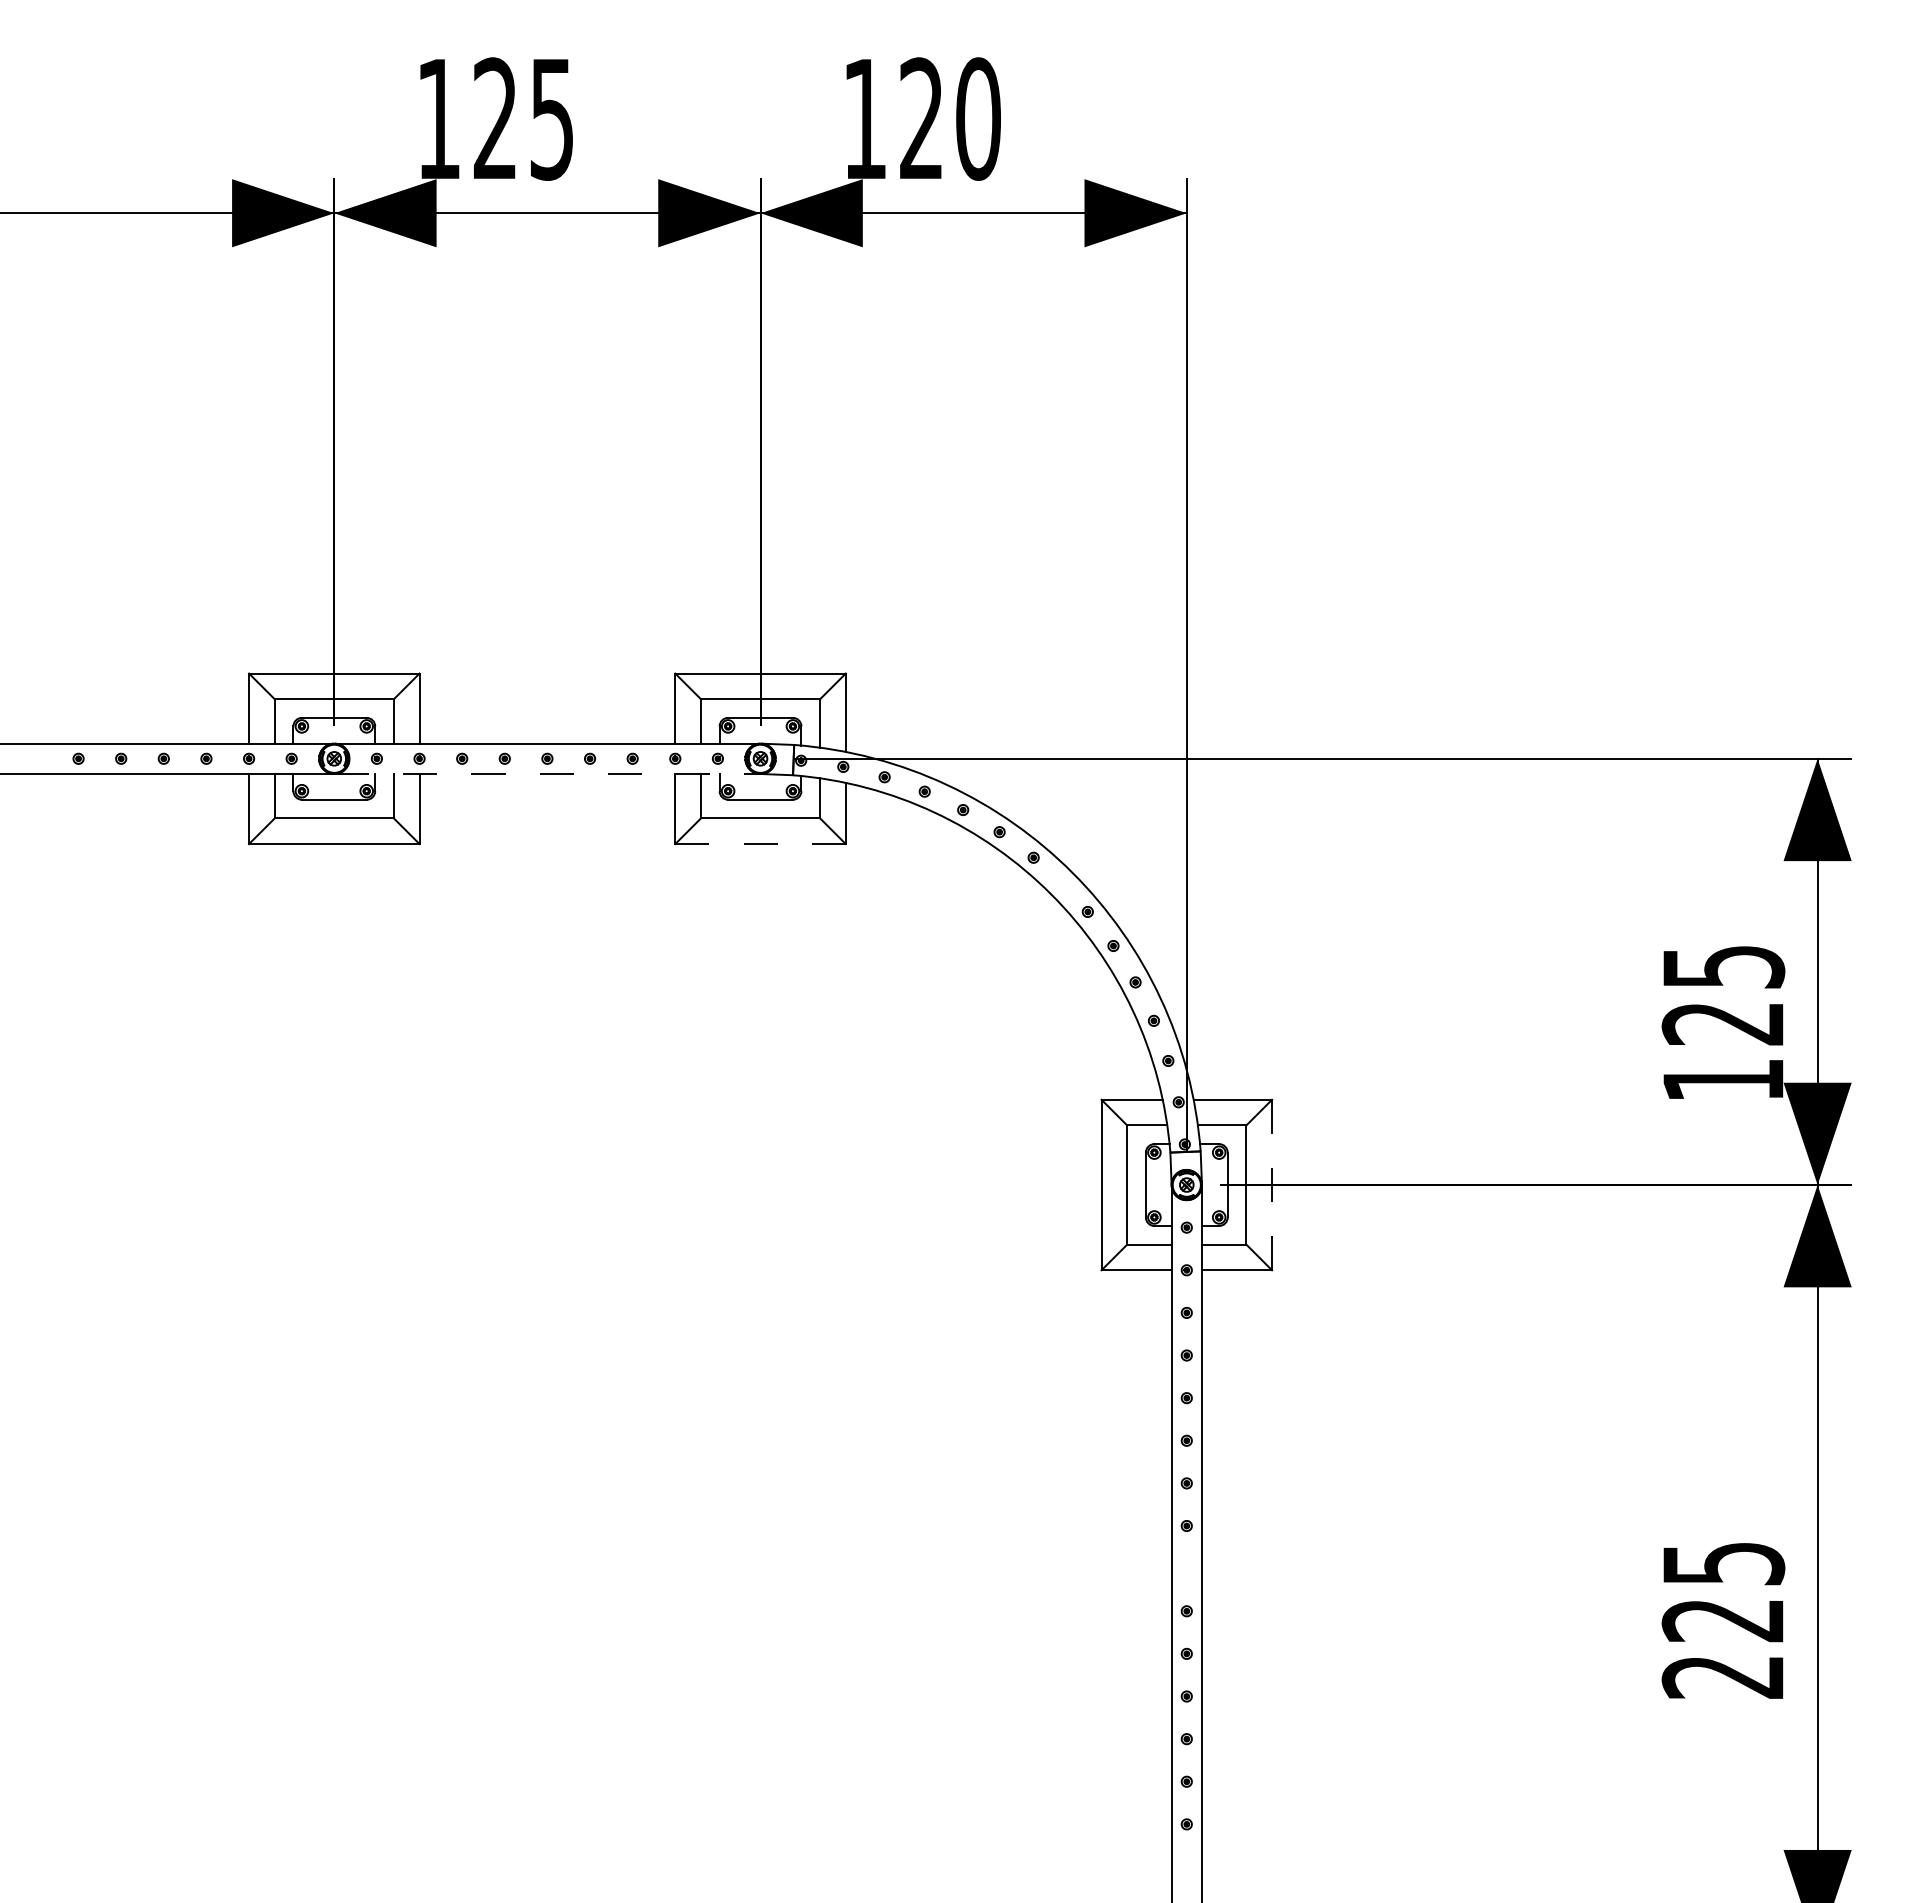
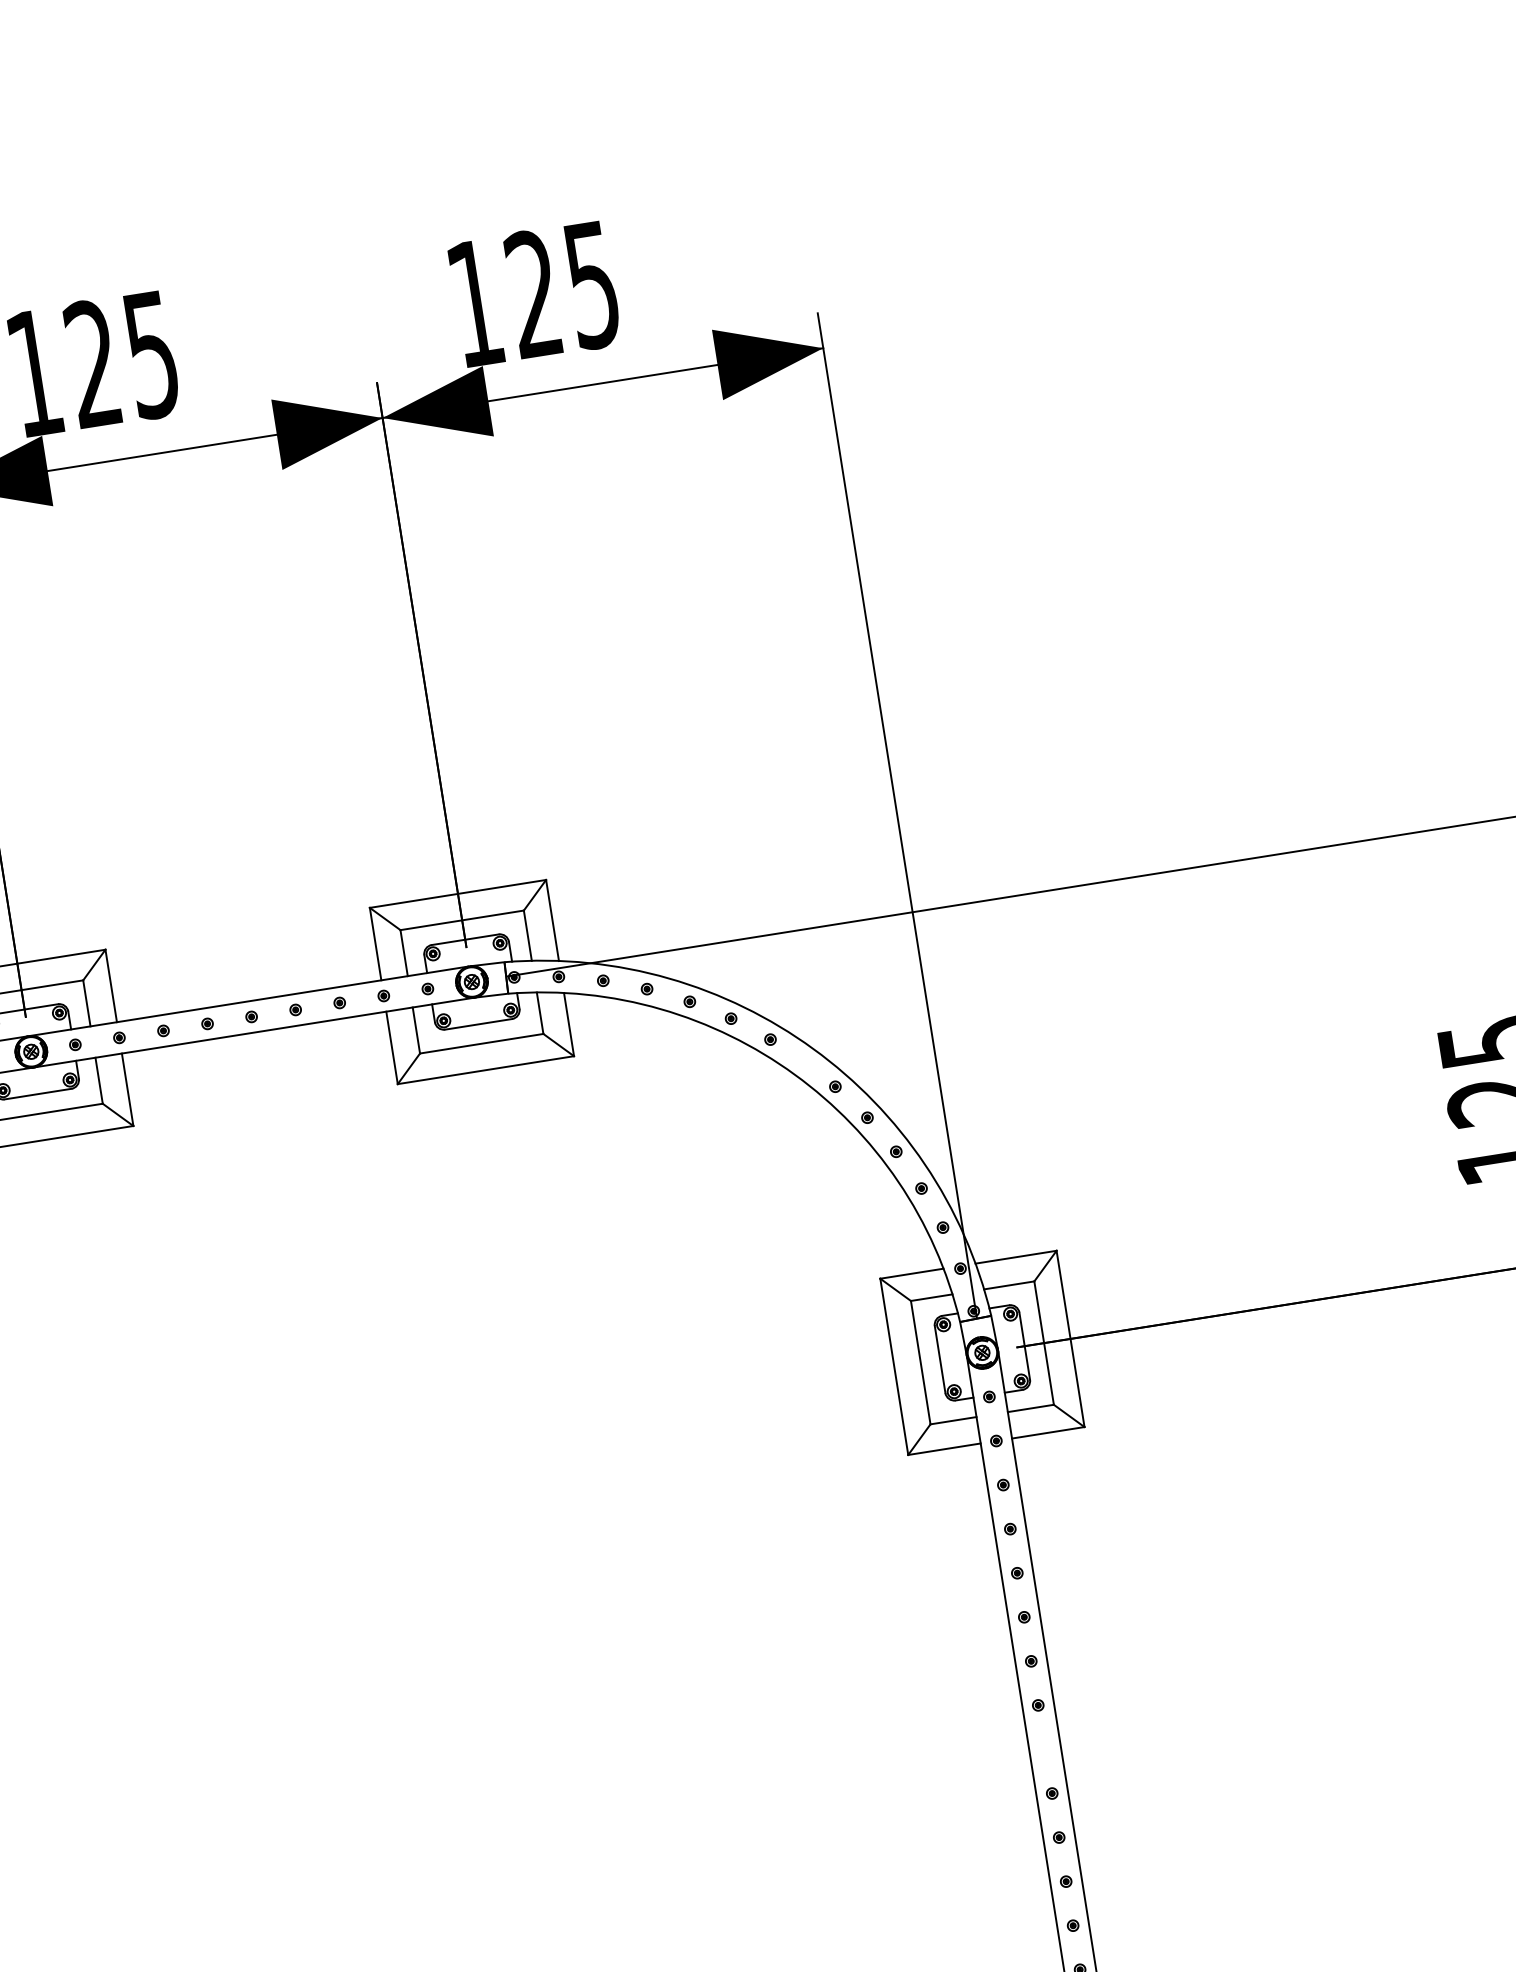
text: (978, 118) -> (592, 284), 120 -> 125
line: (547, 773) -> (254, 1032), dashed -> solid
line: (761, 844) -> (486, 1070), dashed -> solid
line: (1272, 1184) -> (1070, 1338), dashed -> solid

